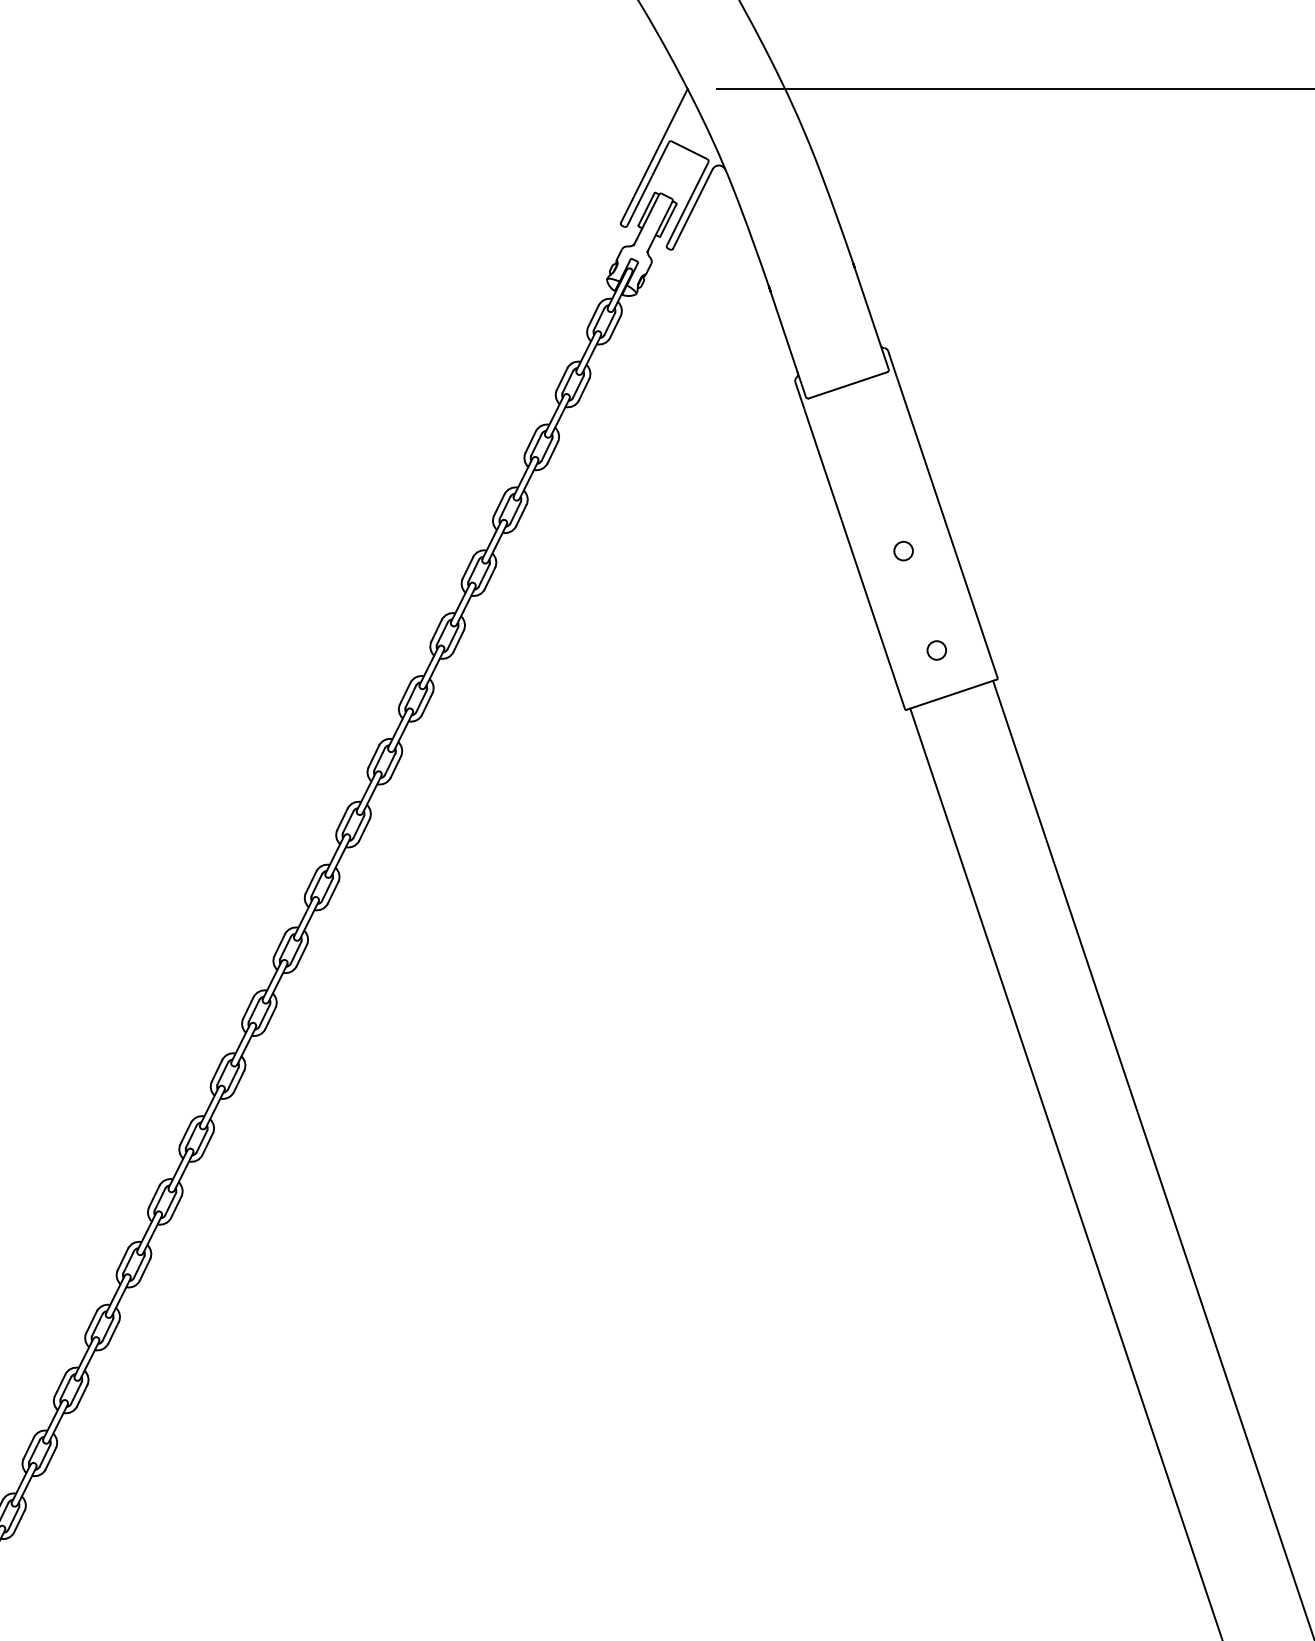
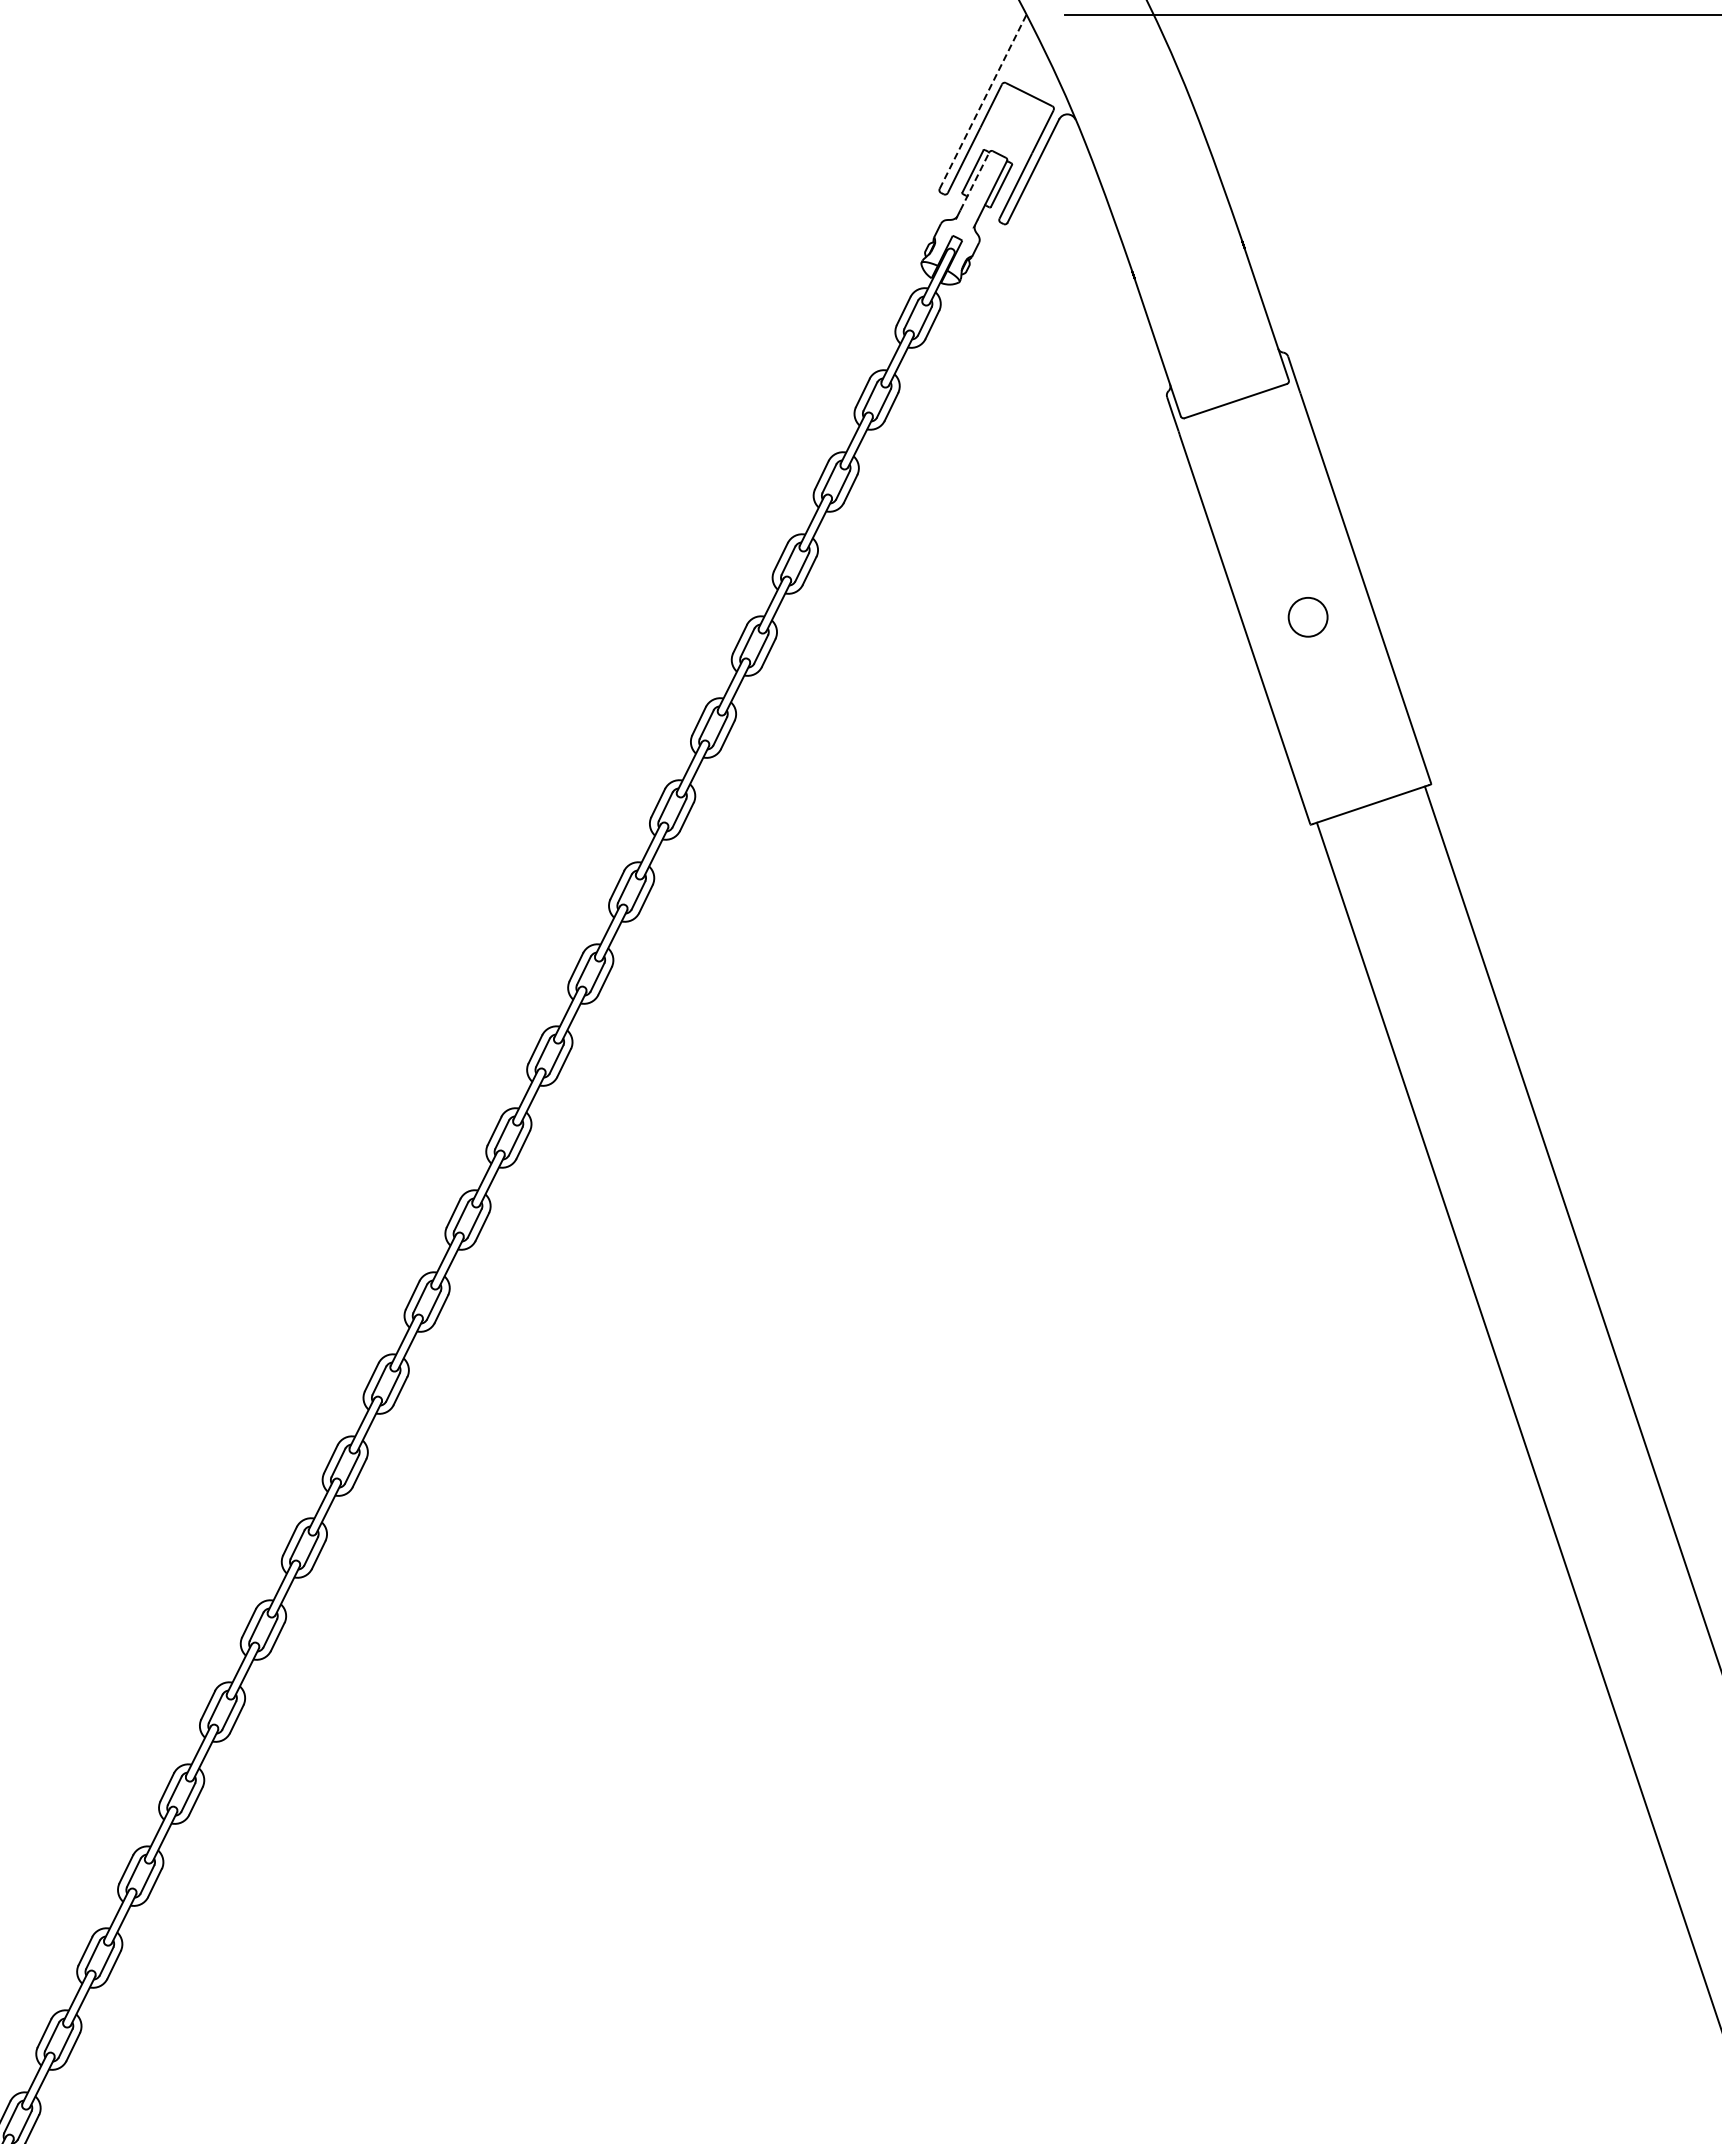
line: (654, 155) -> (983, 101), solid -> dashed
line: (648, 216) -> (975, 180), solid -> dashed
circle: (903, 551) -> (1308, 617), size x1.6
circle: (936, 650) -> (1351, 746), removed

